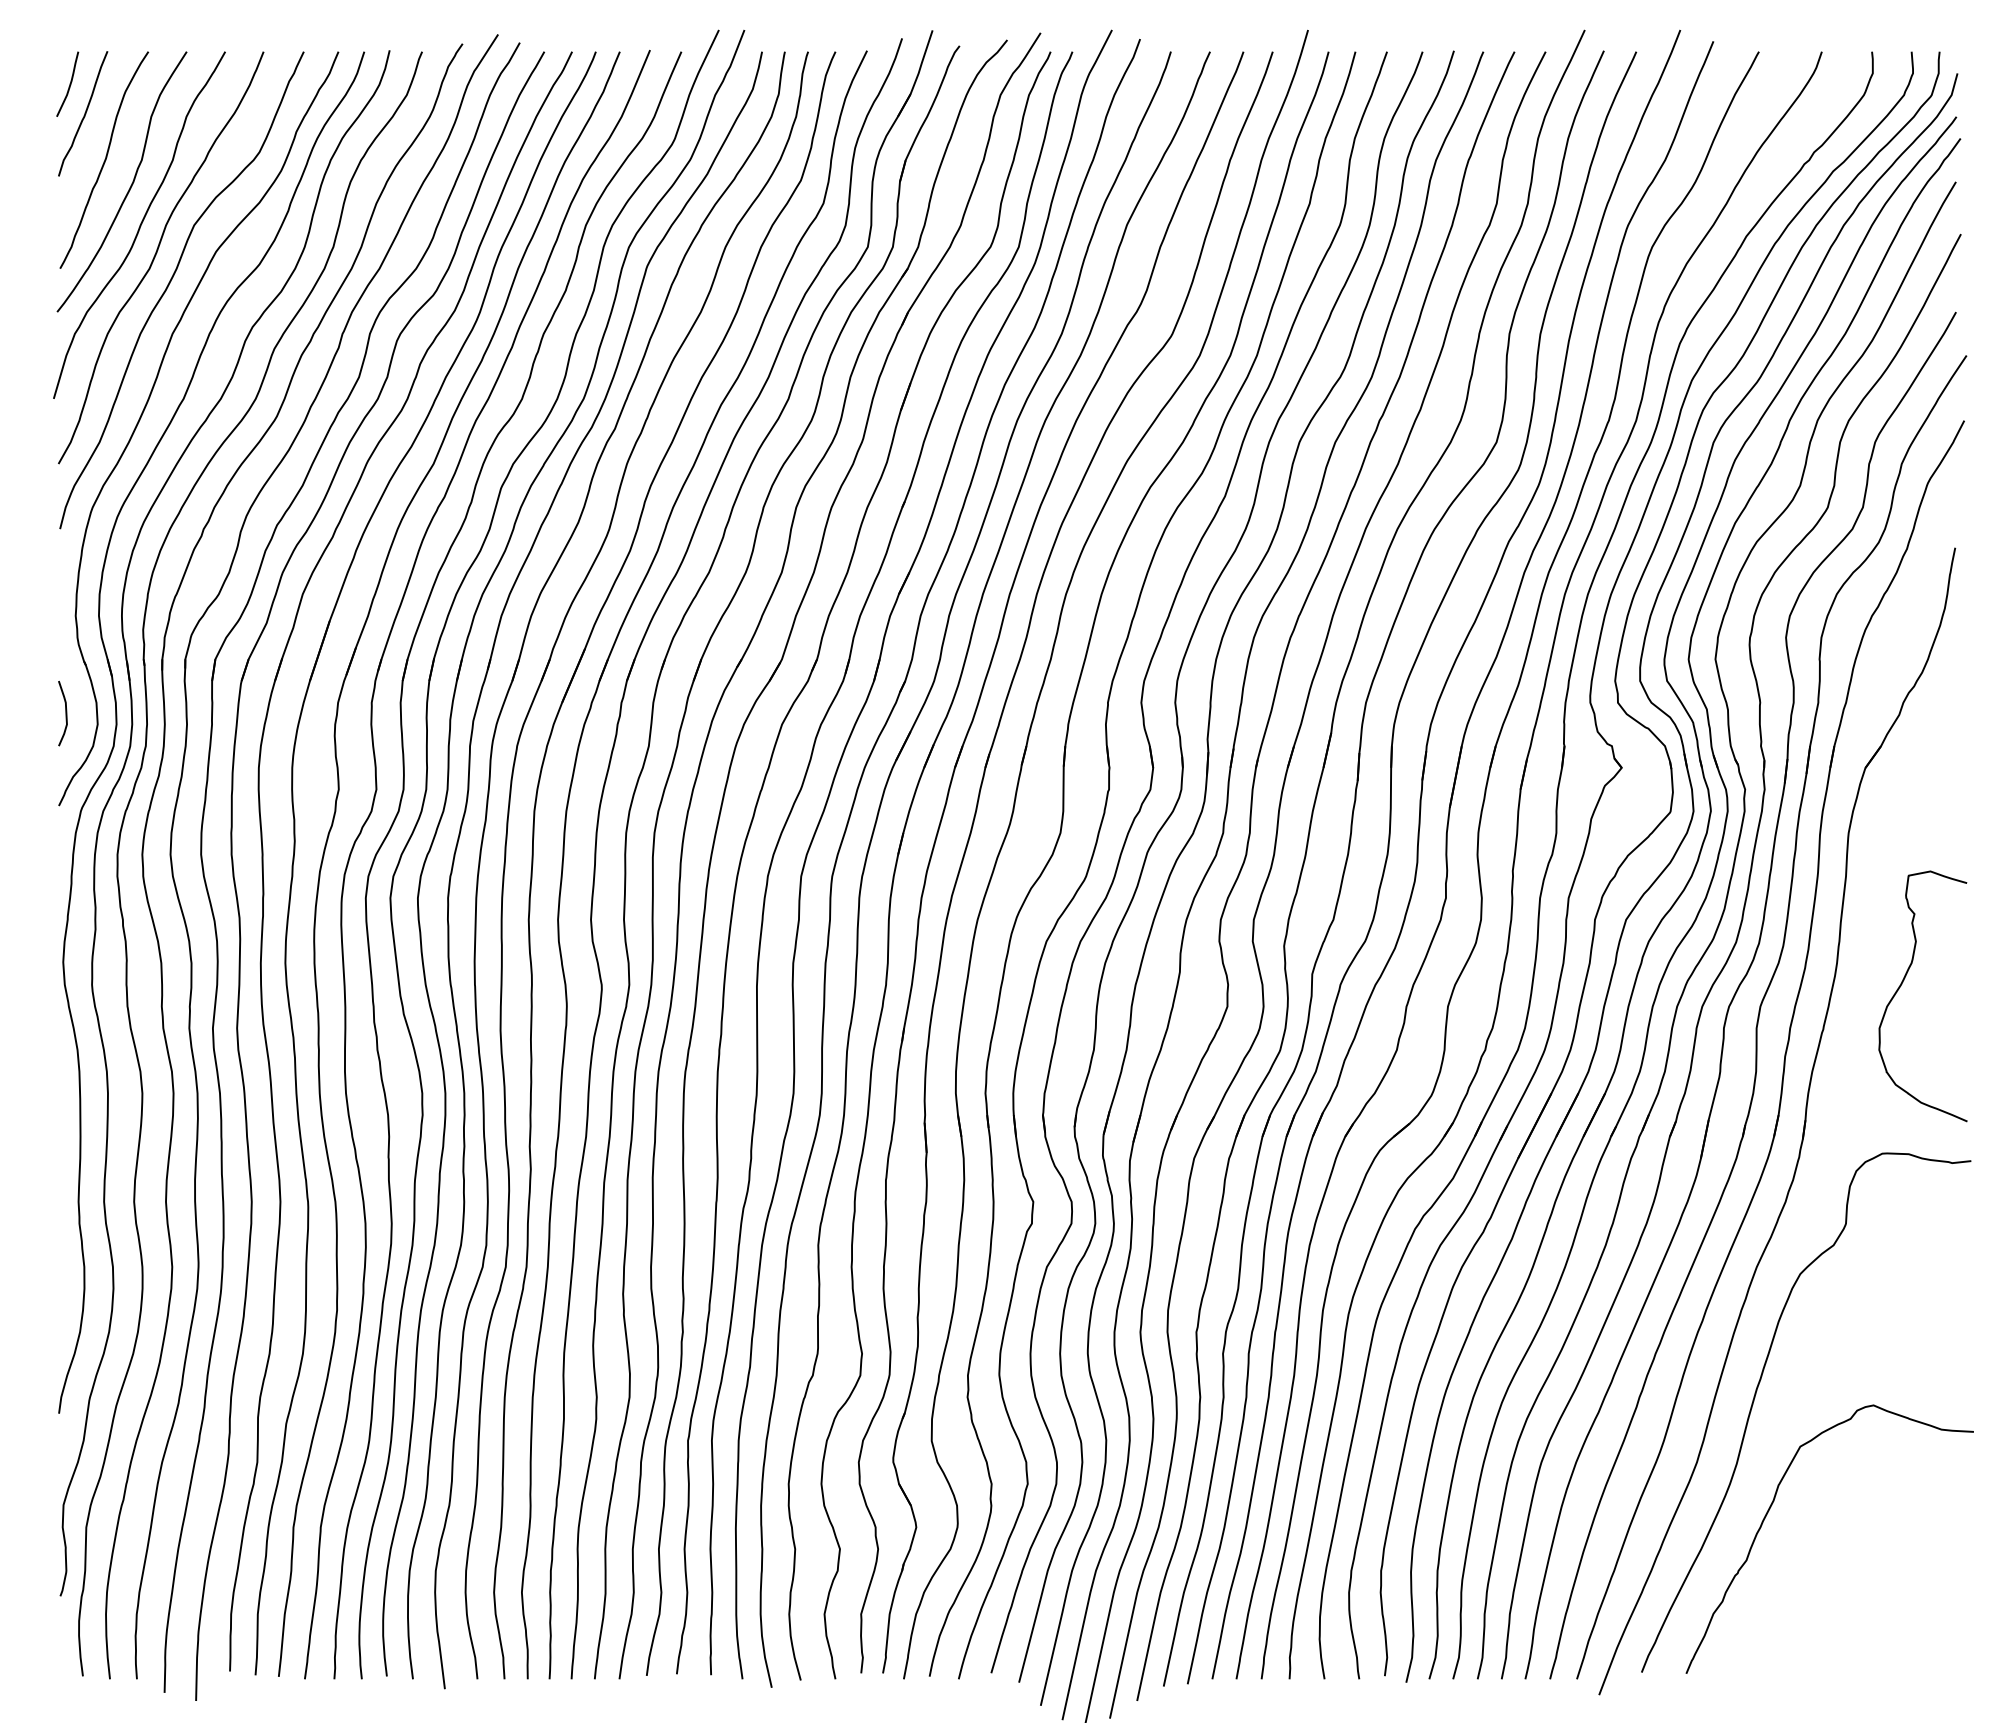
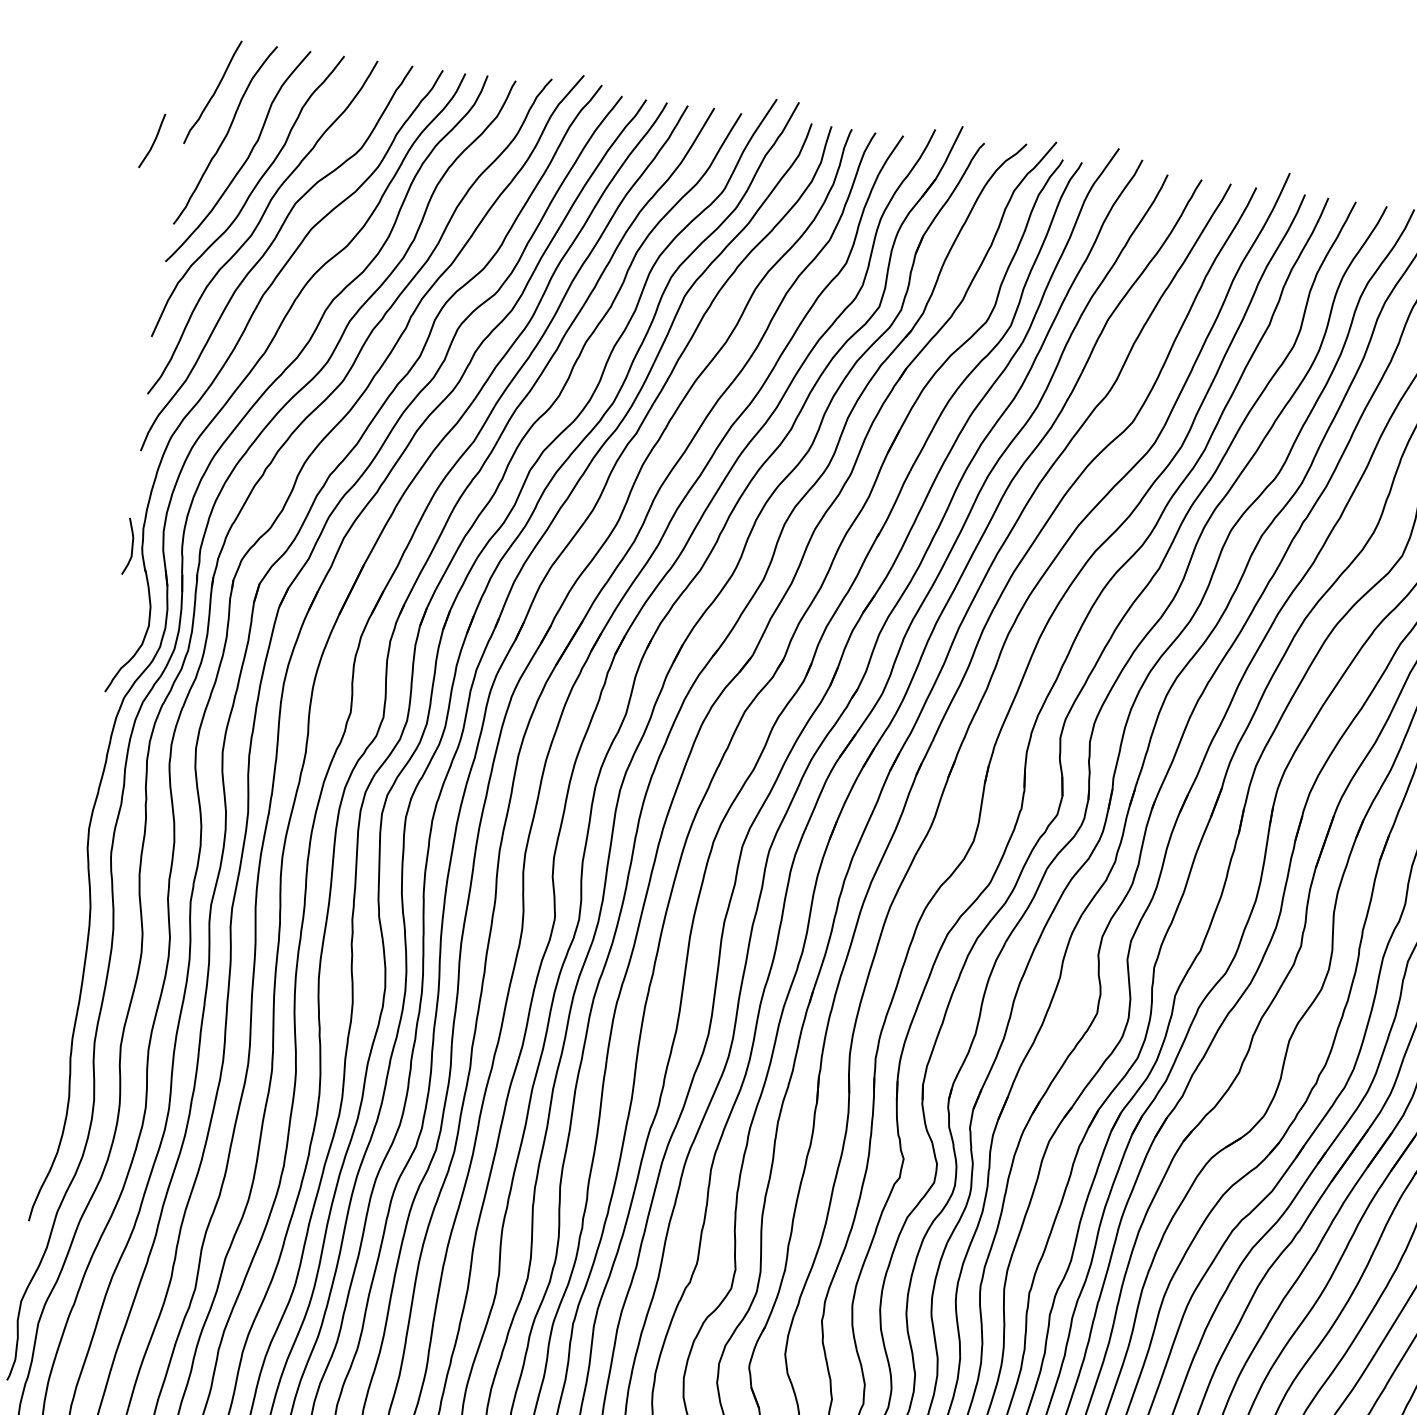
curve: (69, 83) -> (153, 140), moved
curve: (65, 713) -> (131, 547), moved

